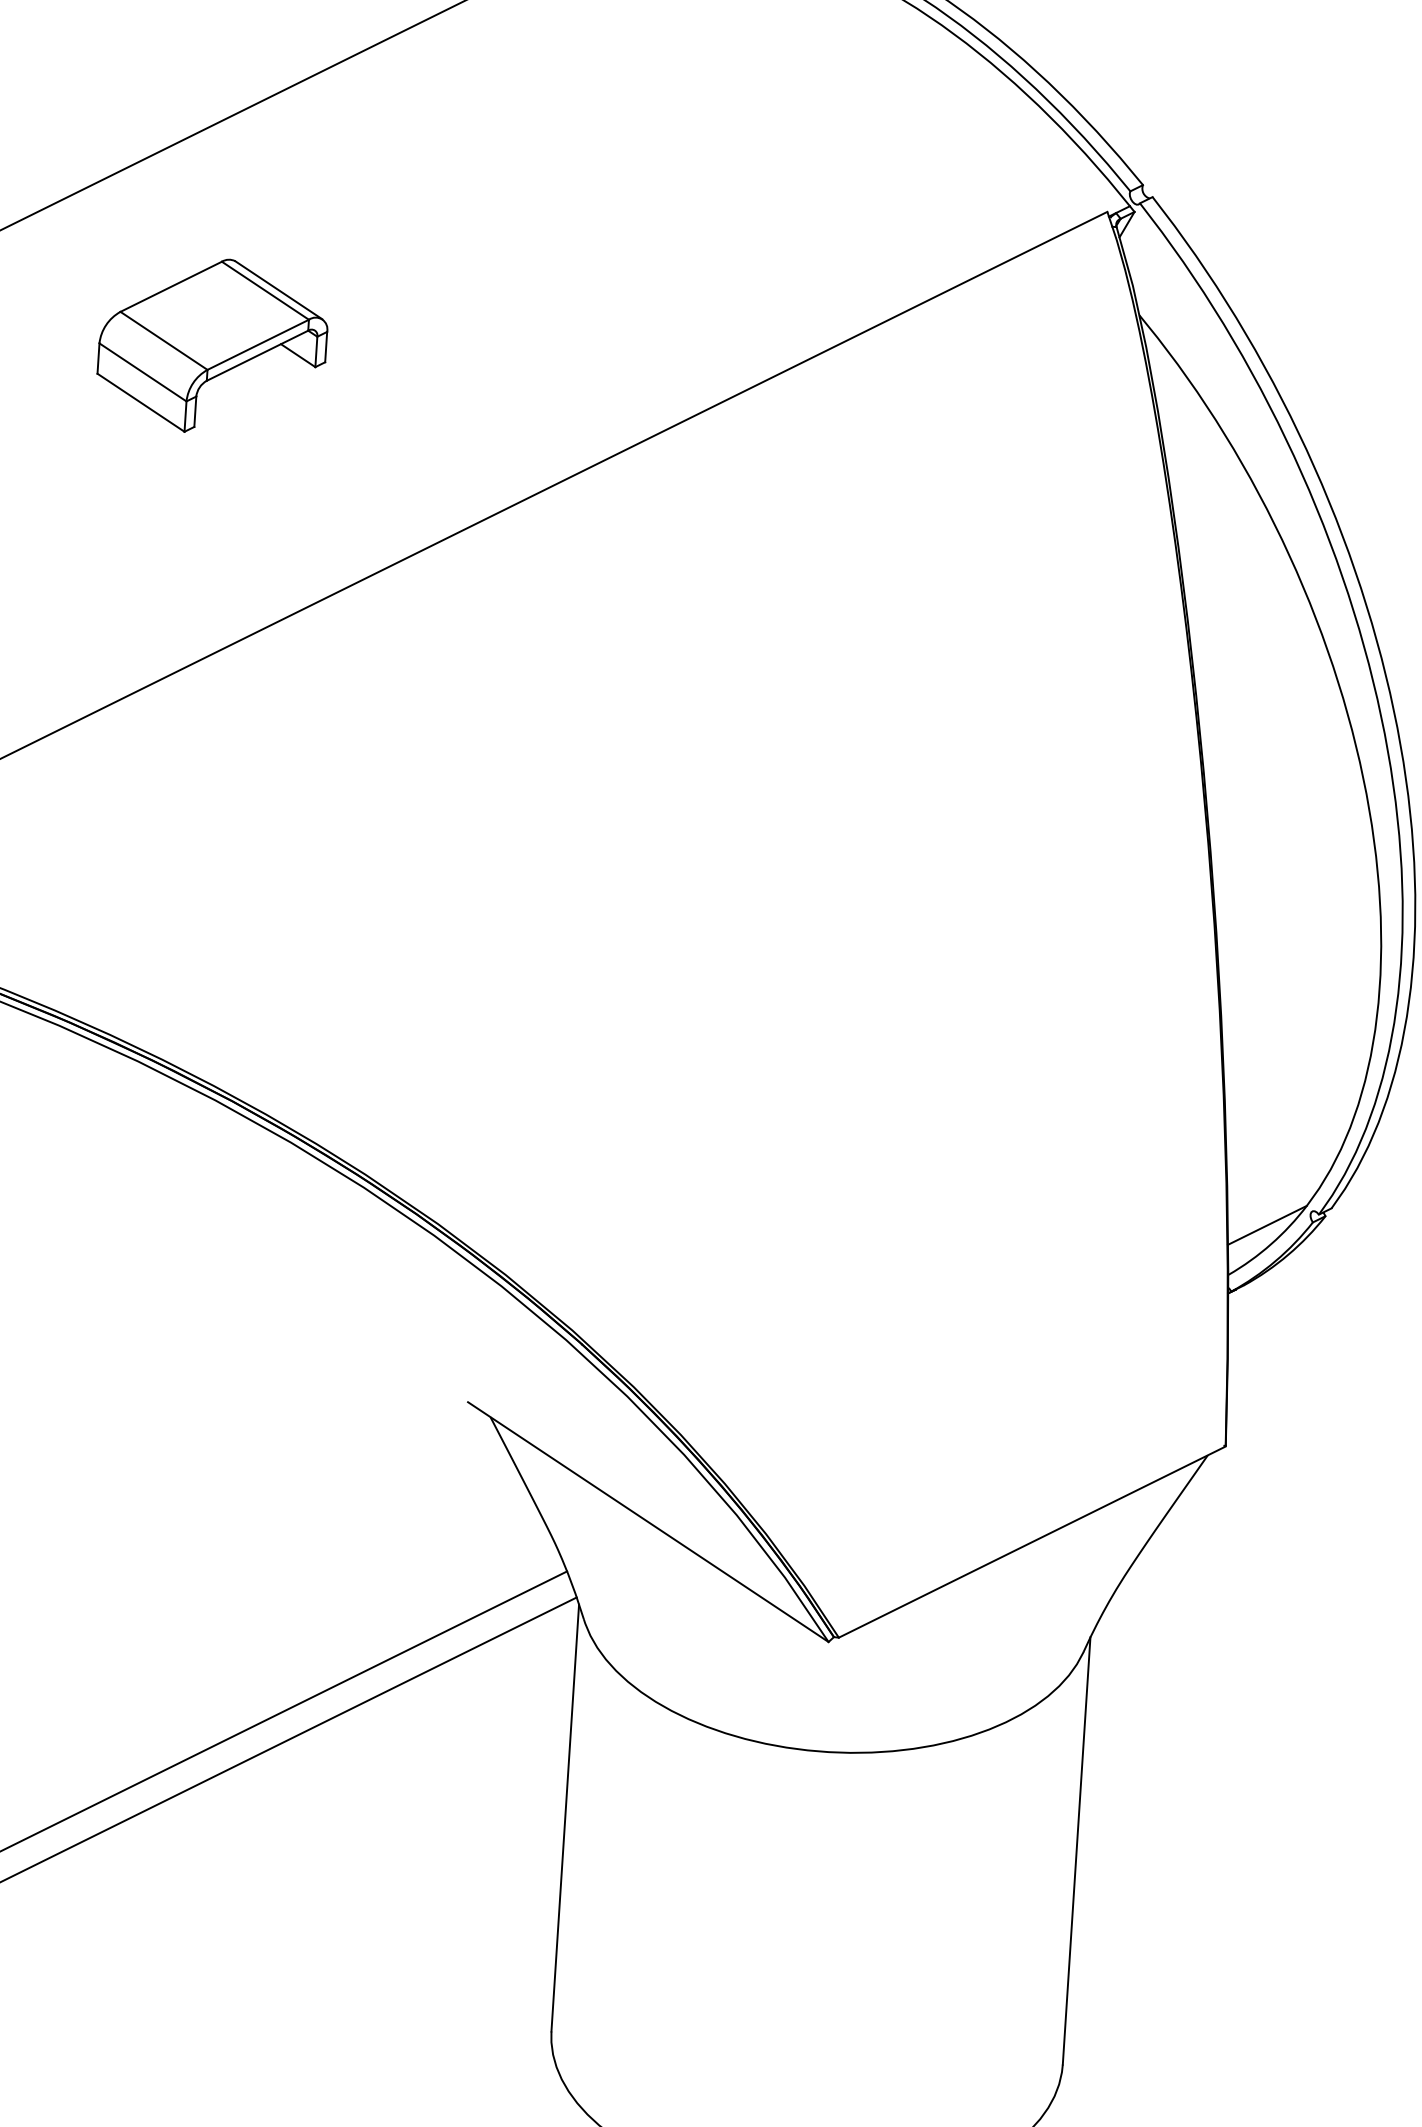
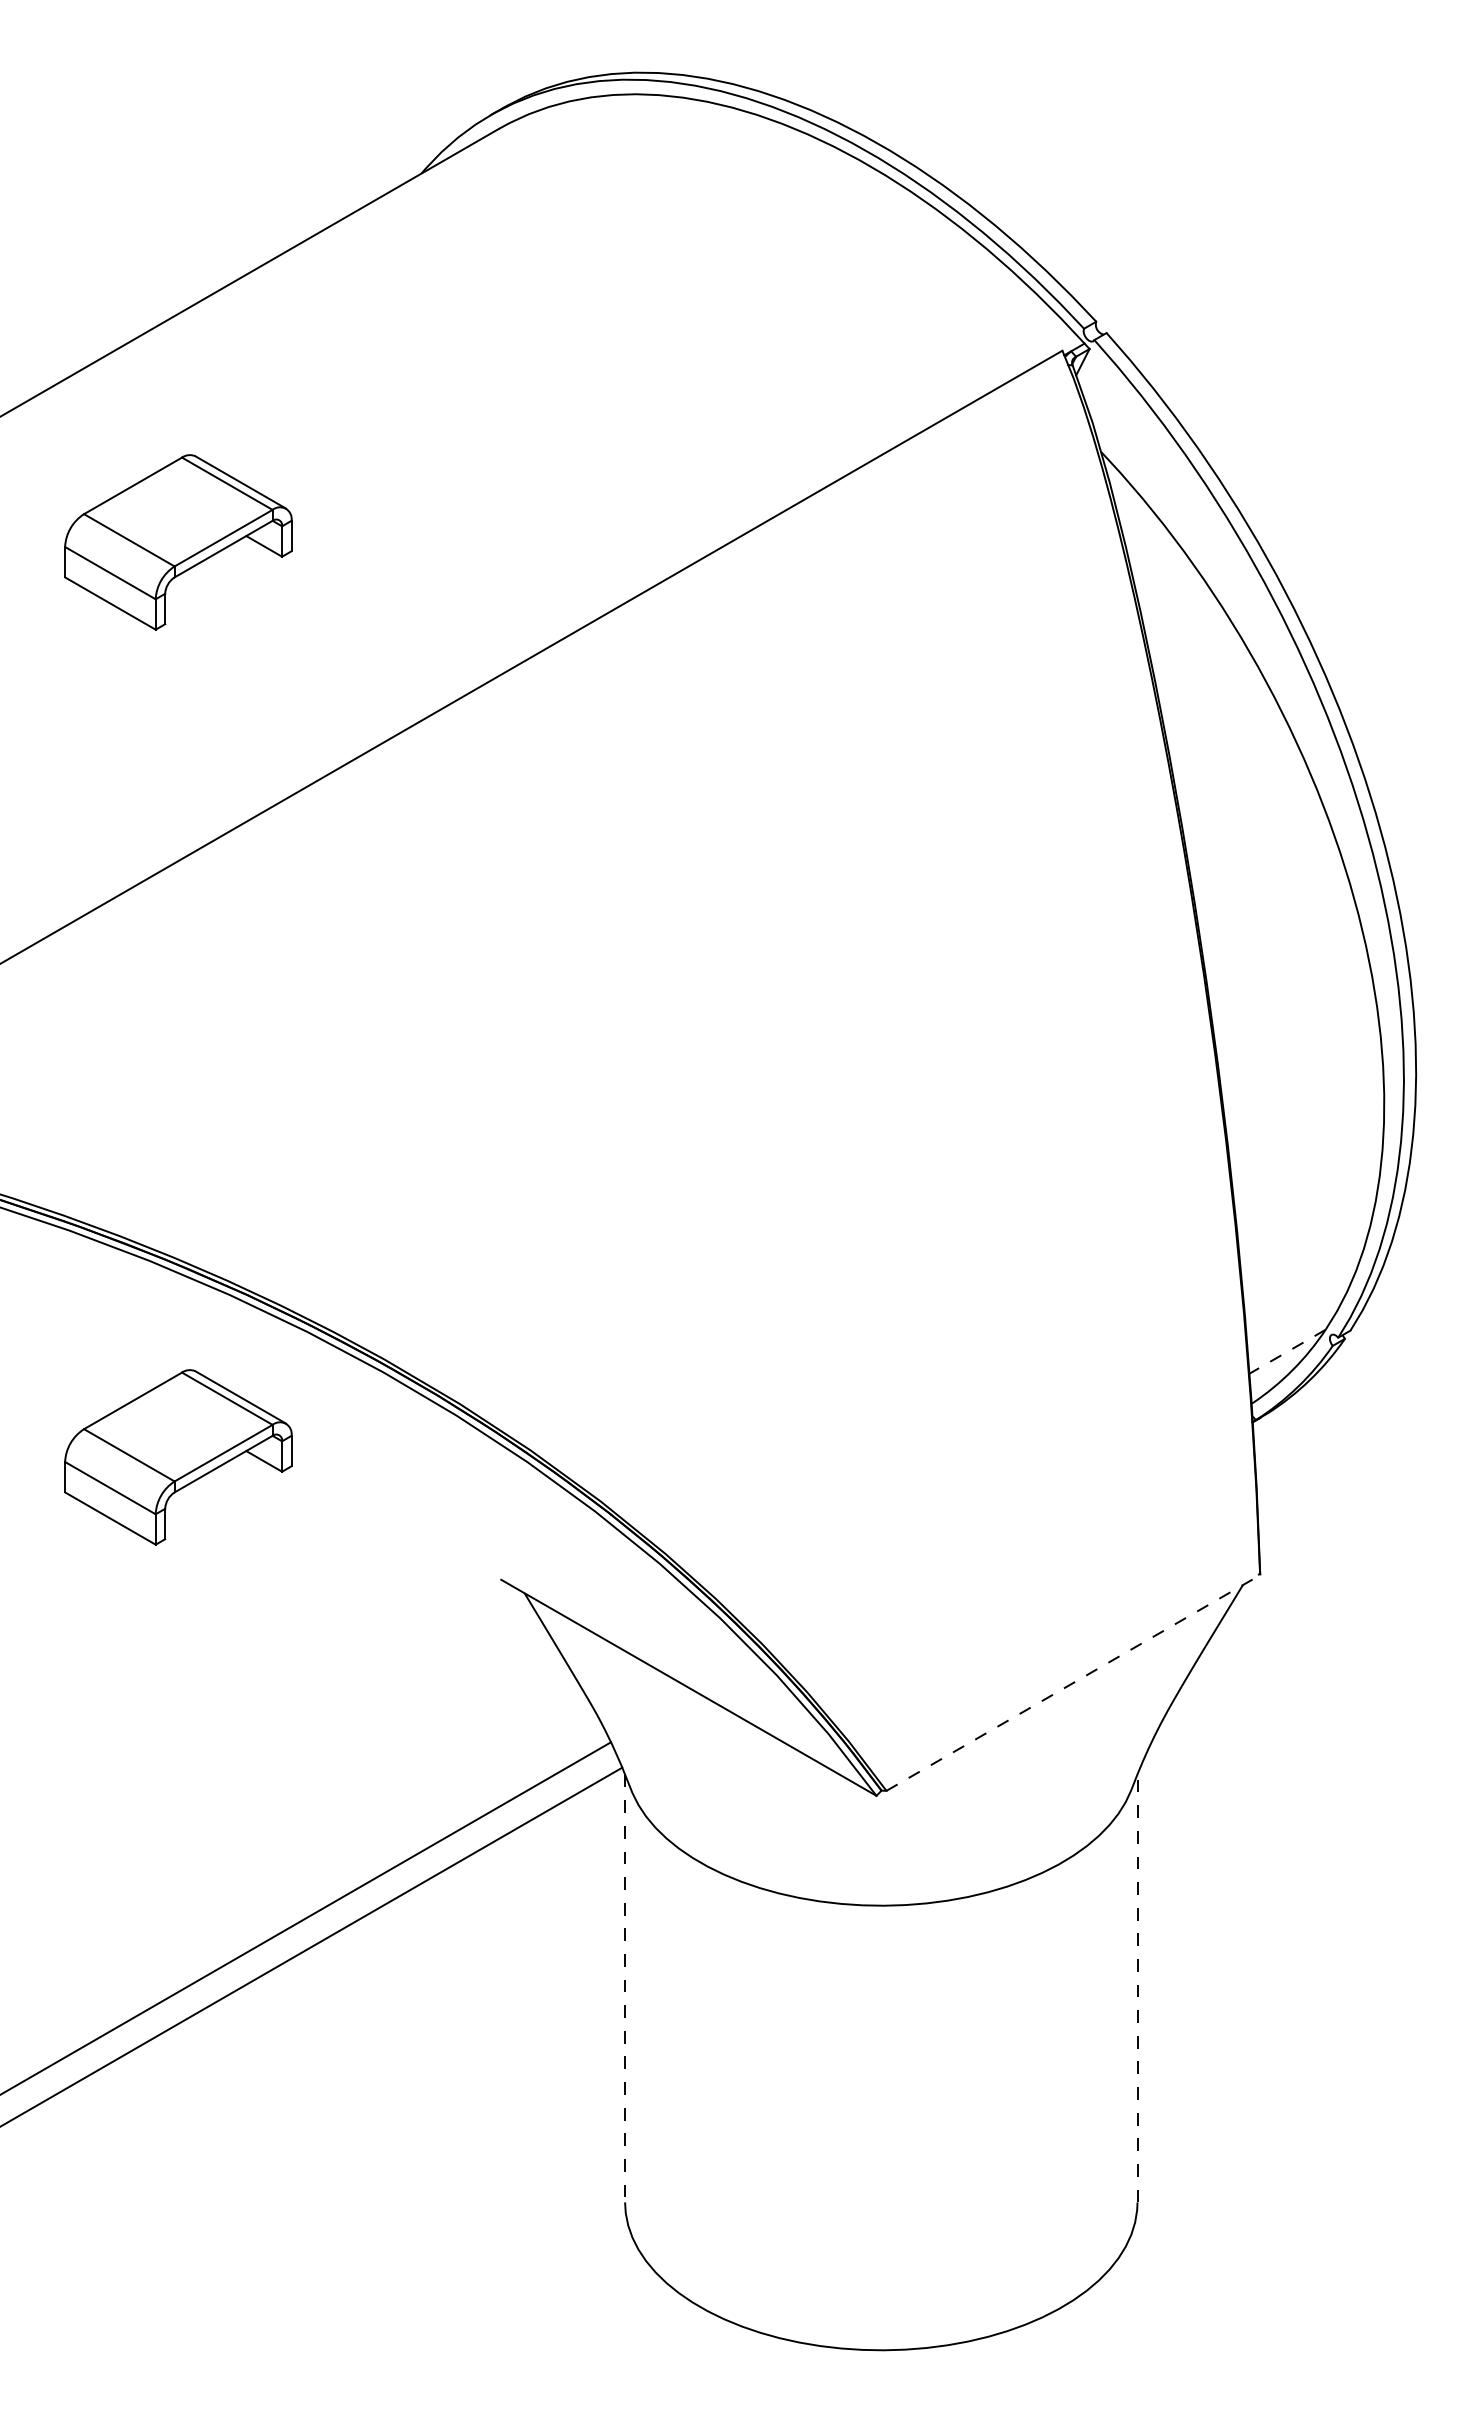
line: (1267, 1226) -> (1287, 1352), solid -> dashed
part: (153, 1259) -> (178, 1457), added
line: (1032, 1542) -> (1073, 1683), solid -> dashed
line: (565, 1818) -> (625, 1988), solid -> dashed
line: (1076, 1850) -> (1137, 1987), solid -> dashed

